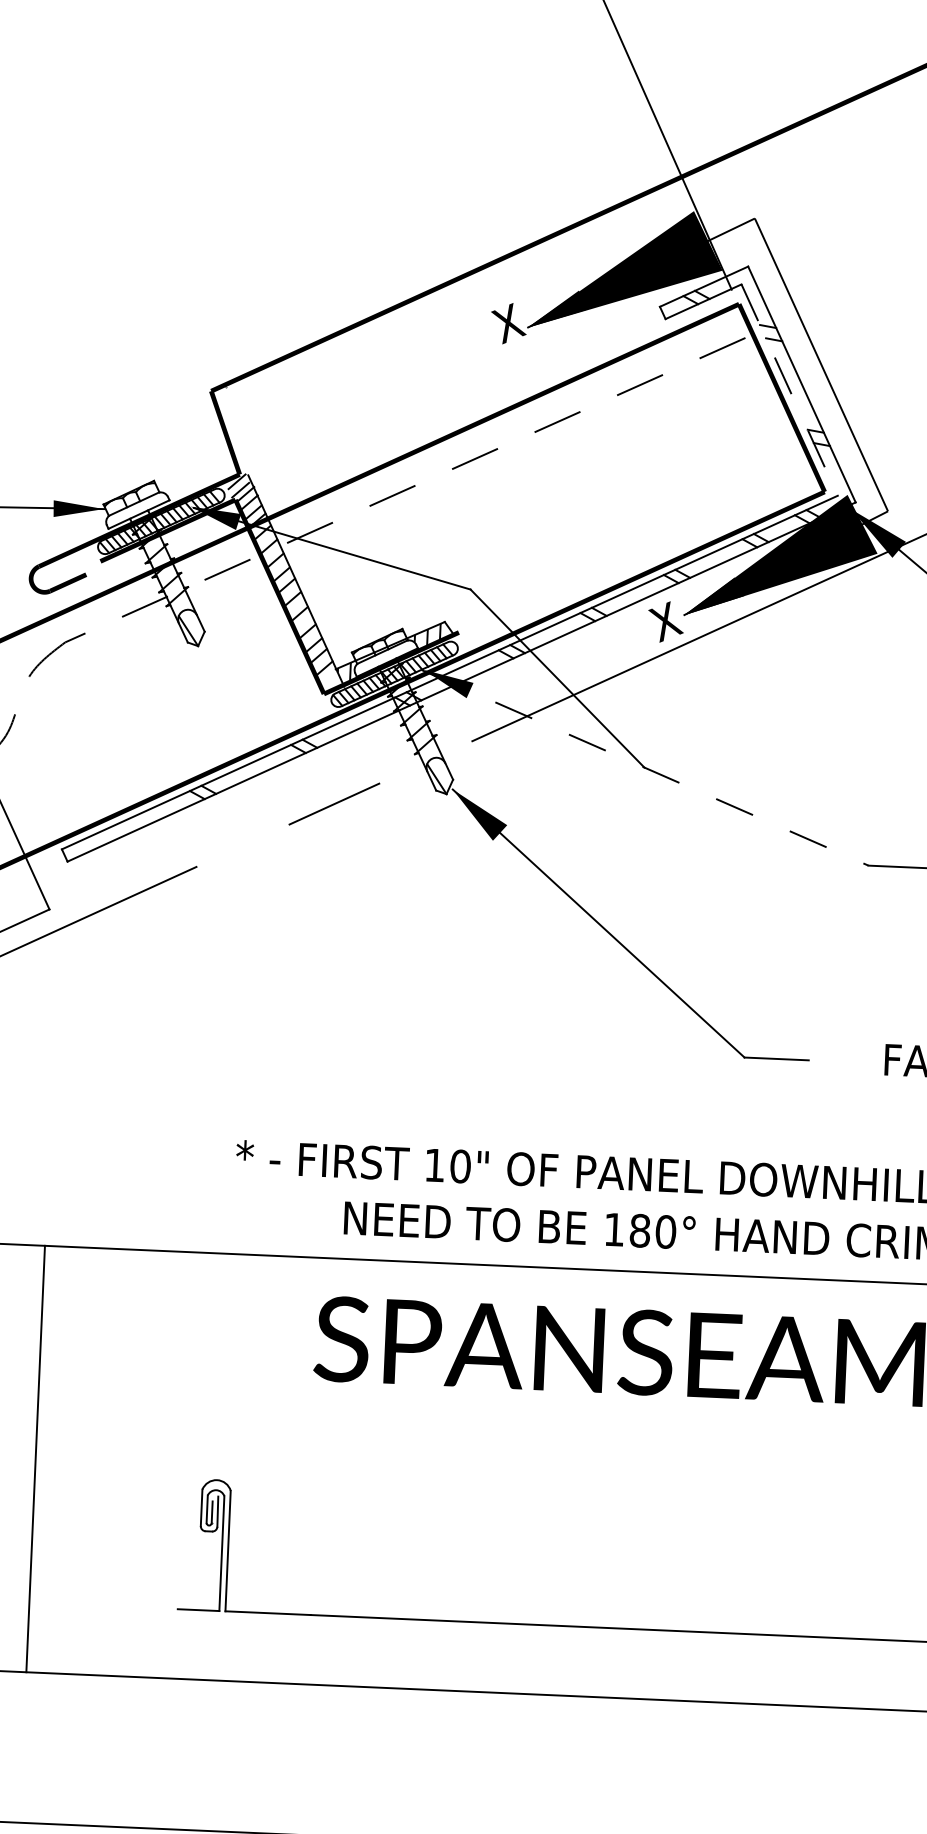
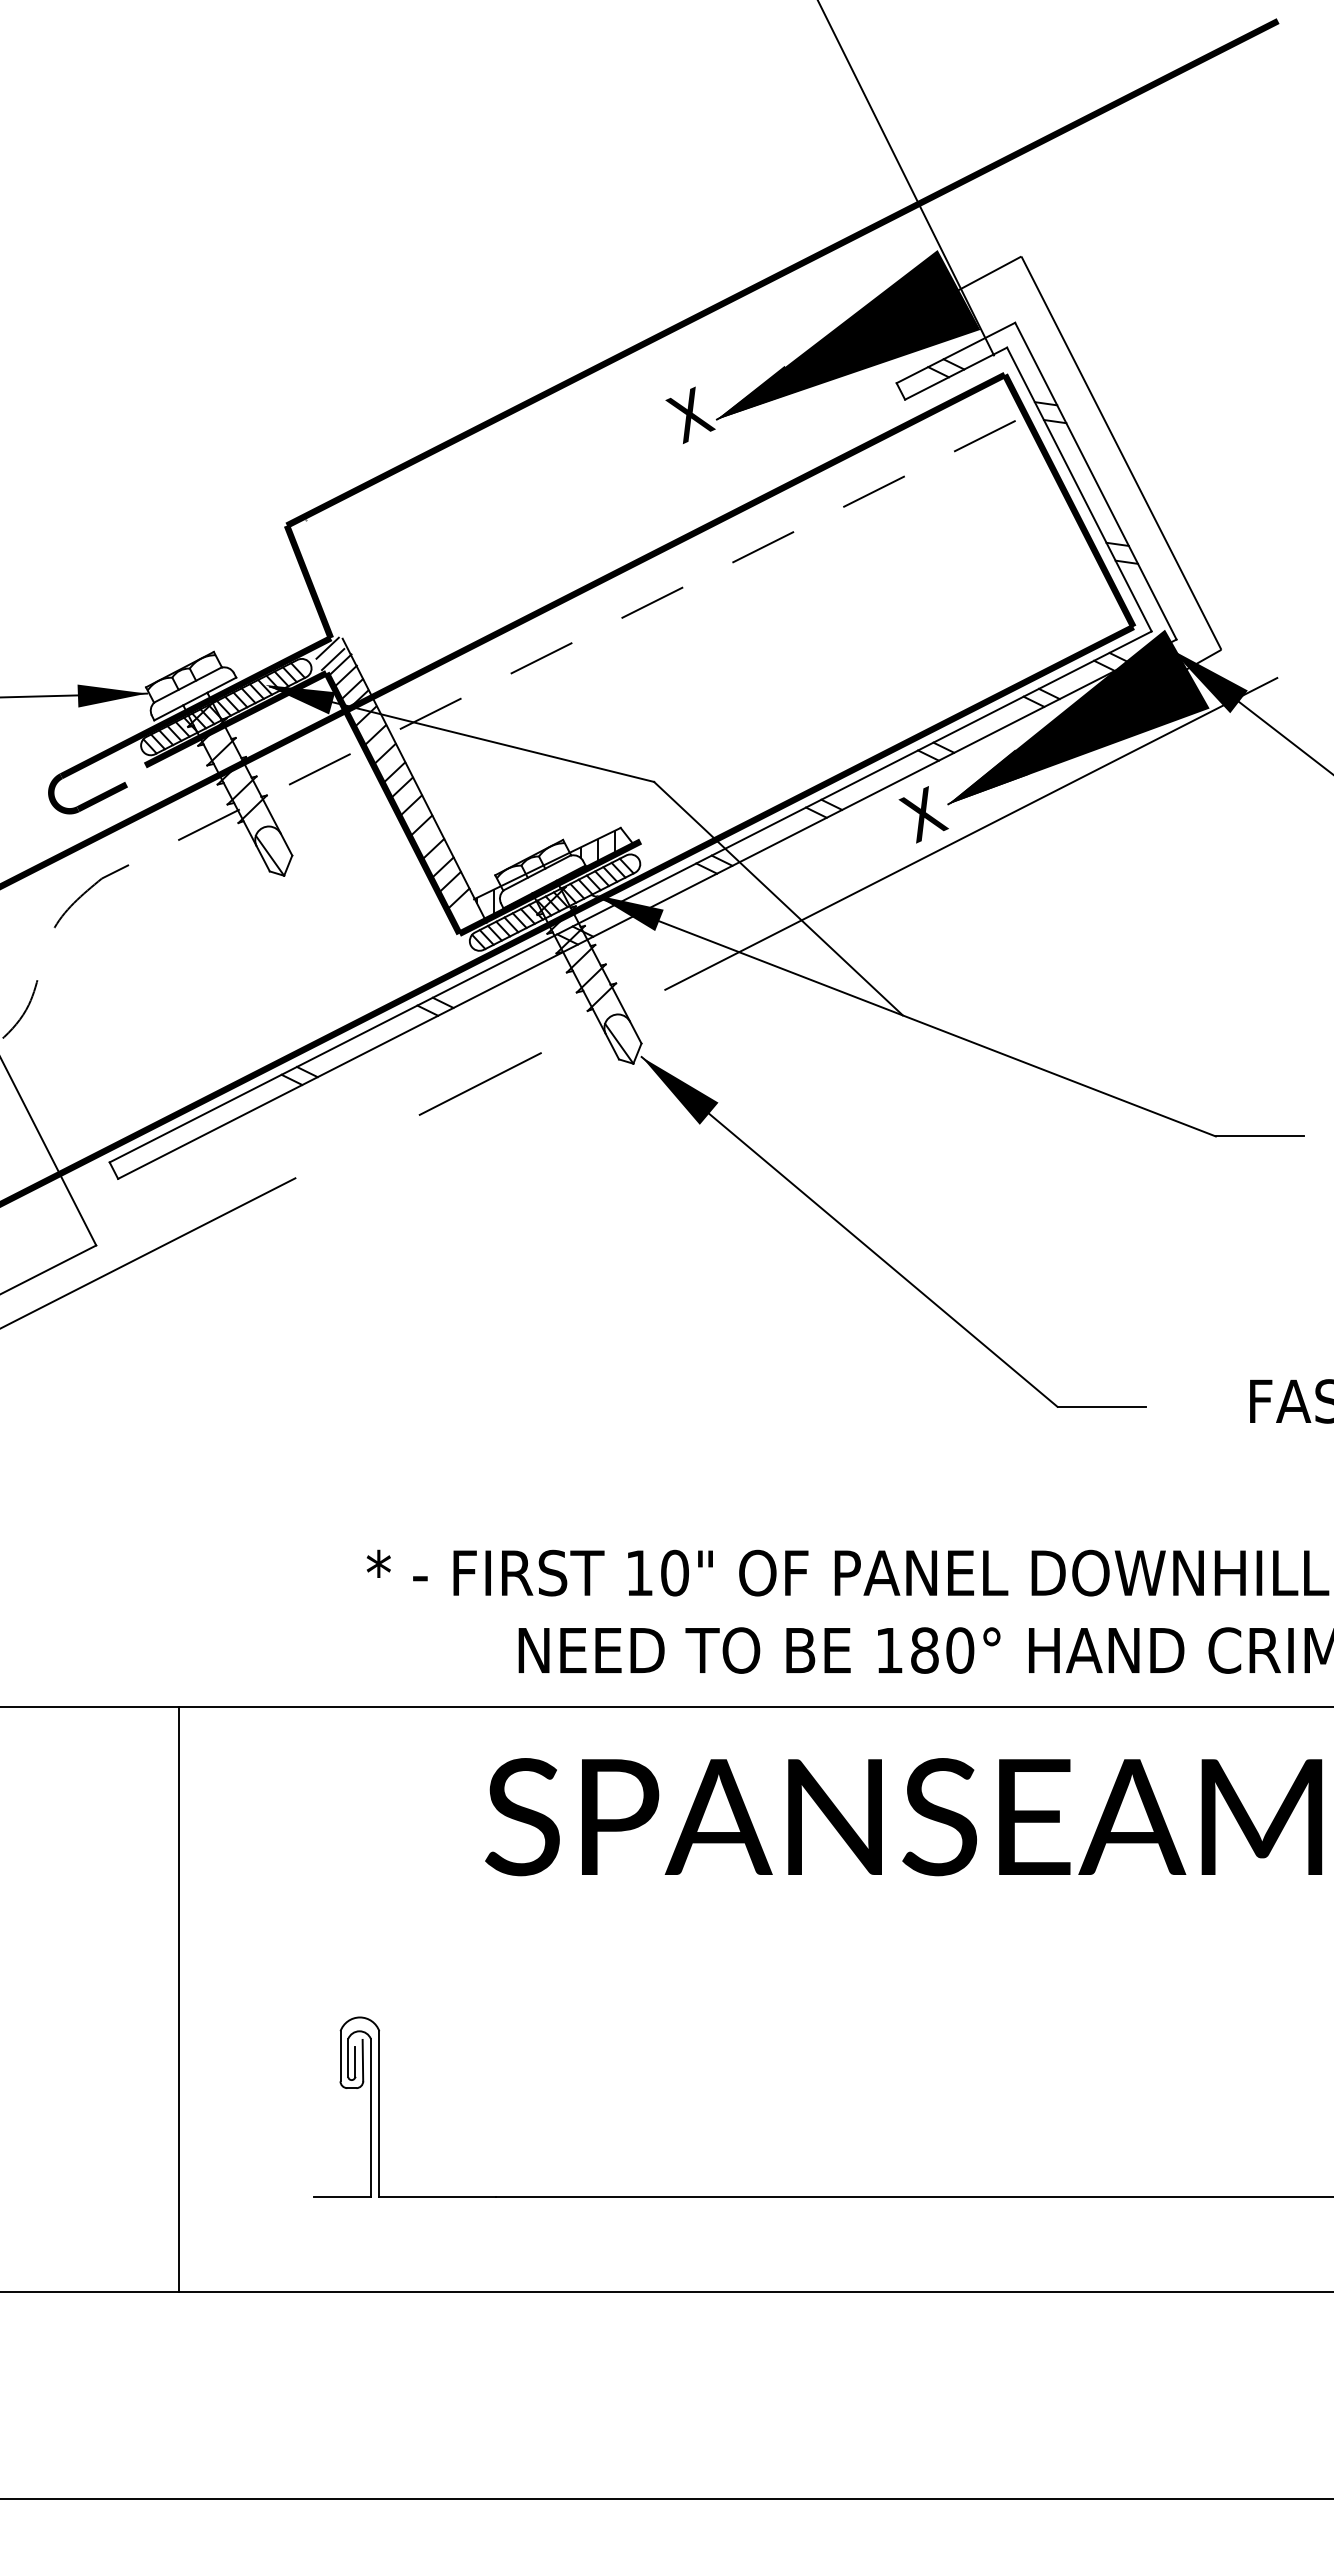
line: (789, 390) -> (1079, 490), dashed -> solid
line: (645, 768) -> (904, 1016), dashed -> solid
line: (35, 1459) -> (179, 1999), moved

